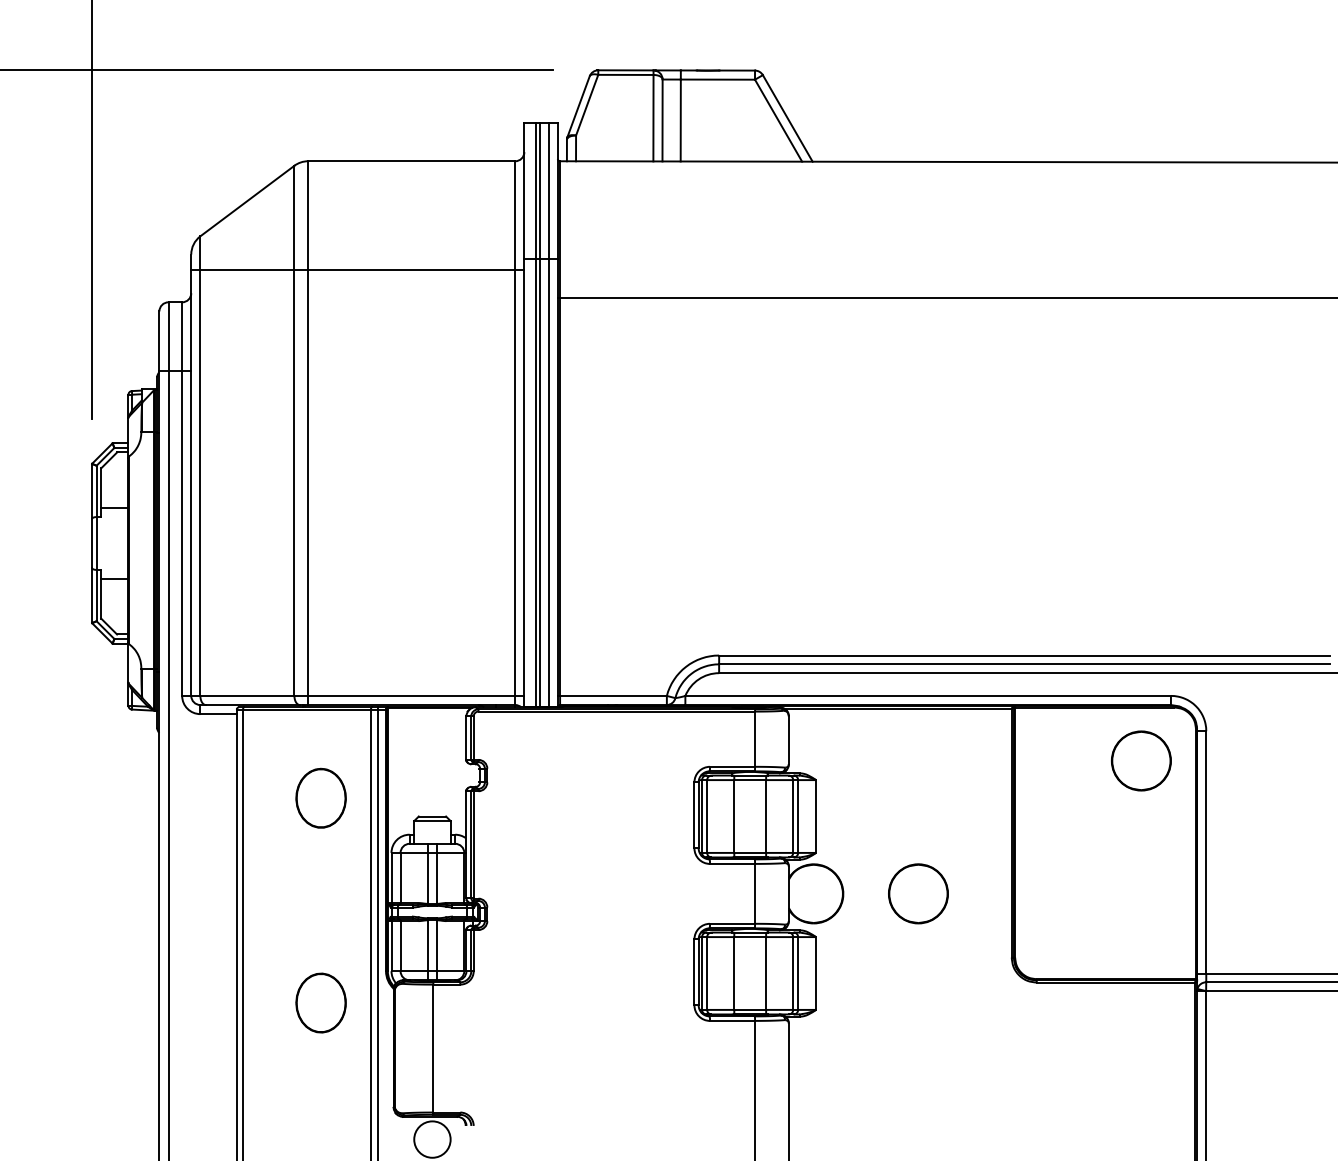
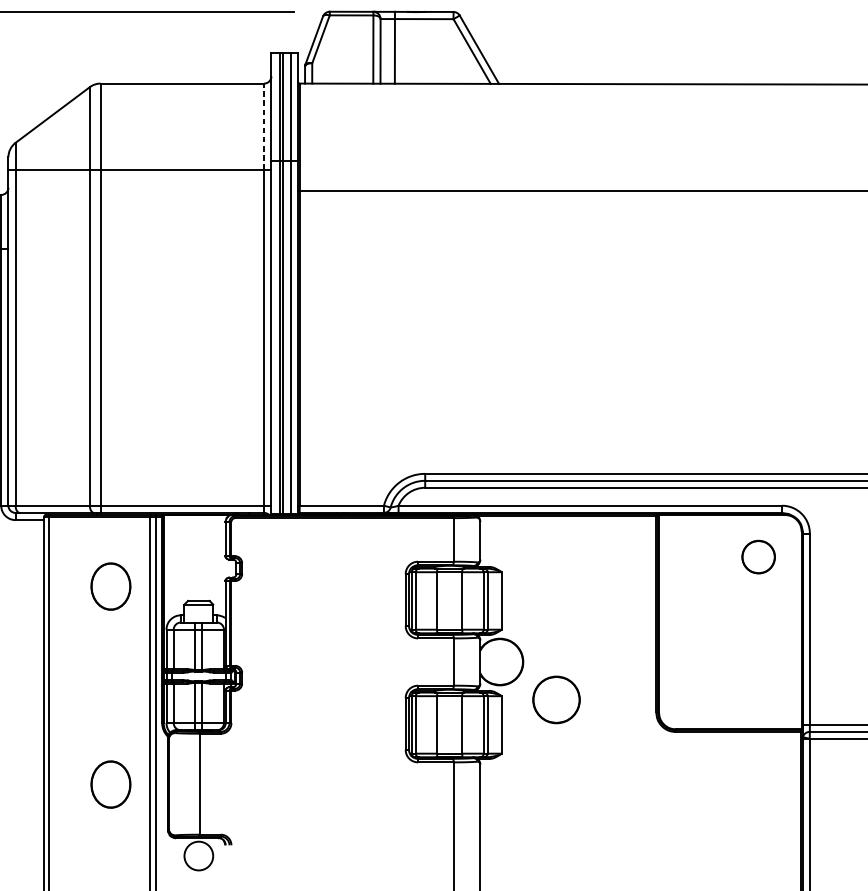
line: (515, 215) -> (264, 126), solid -> dashed
circle: (1141, 760) -> (758, 556), size x0.7
circle: (918, 893) -> (556, 699), moved
part: (320, 1002) -> (110, 784), moved

